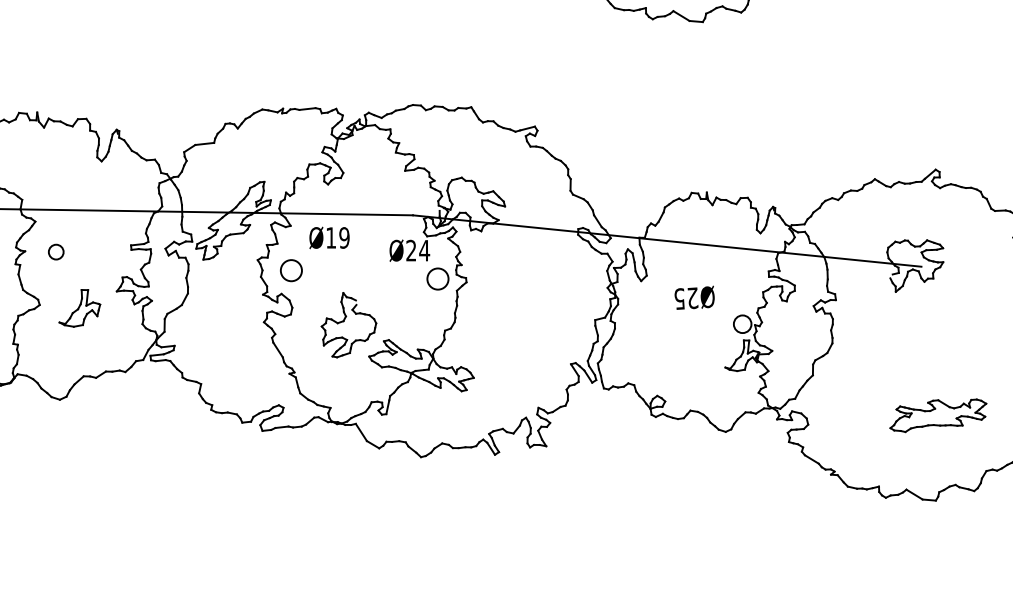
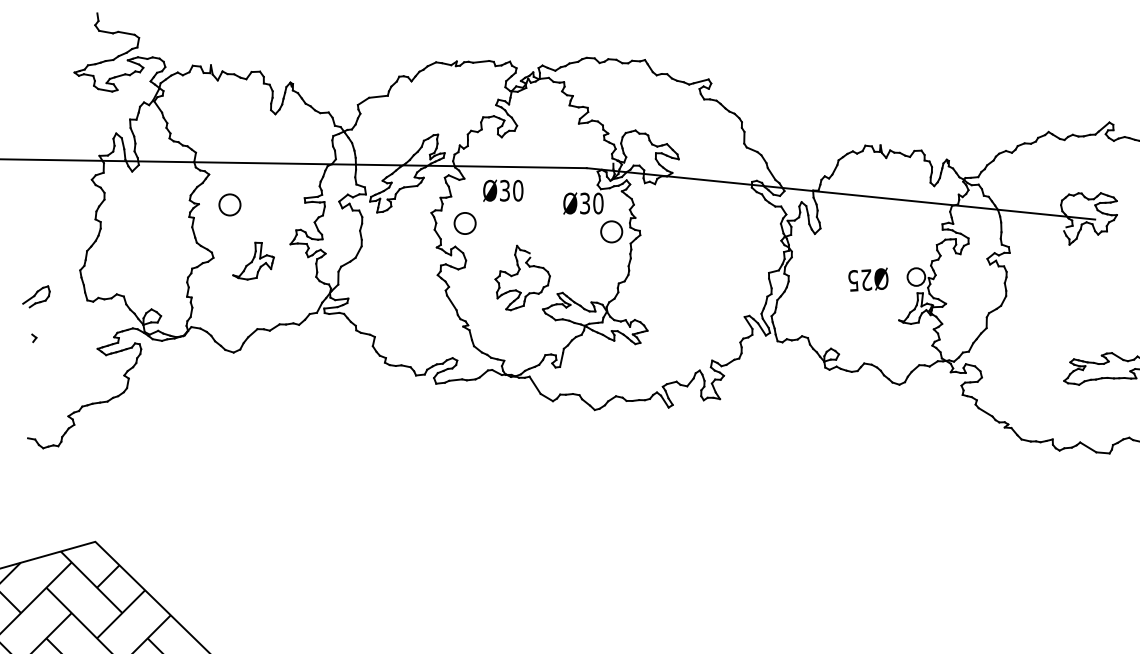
text: (337, 237) -> (511, 190), Ø19 -> Ø30
text: (417, 250) -> (591, 203), Ø24 -> Ø30
circle: (55, 251) -> (229, 204), size x1.43
text: (694, 297) -> (868, 279), moved

